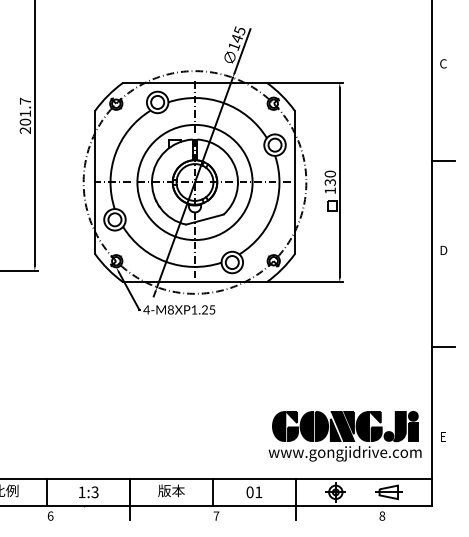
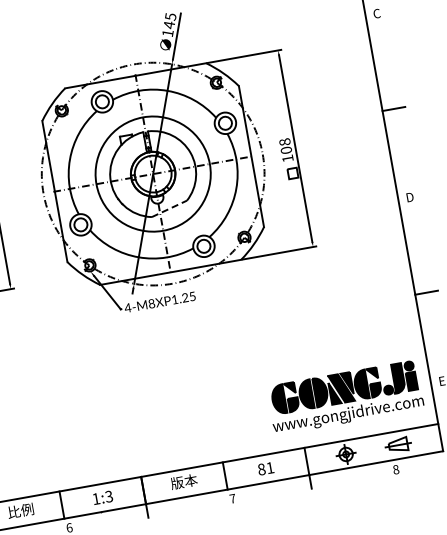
text: (329, 177) -> (284, 145), 130 -> 108
line: (205, 219) -> (169, 208), solid -> dashed
text: (249, 492) -> (261, 469), 01 -> 81

